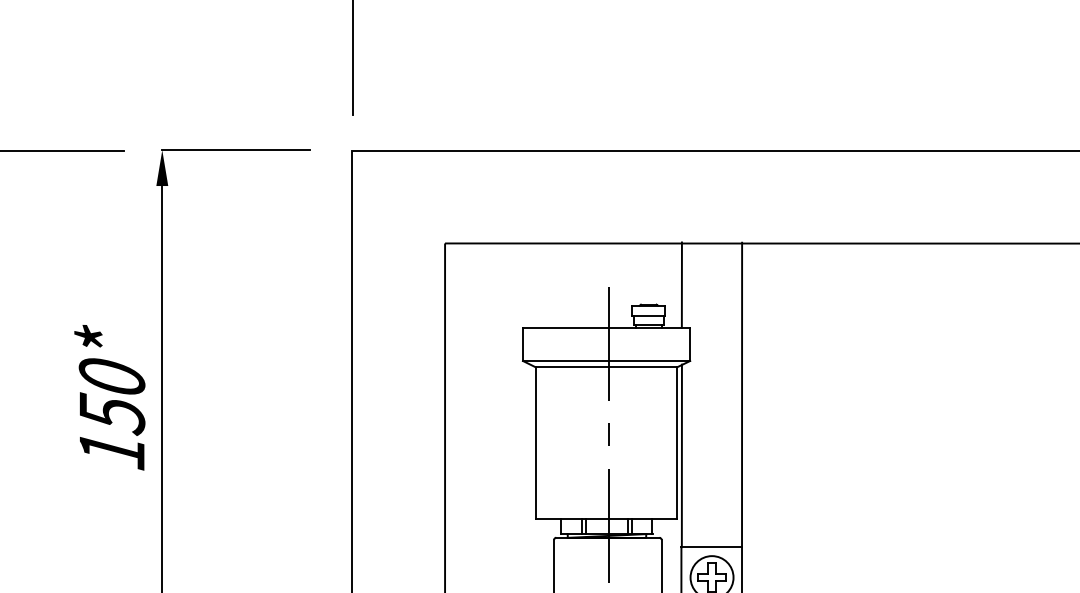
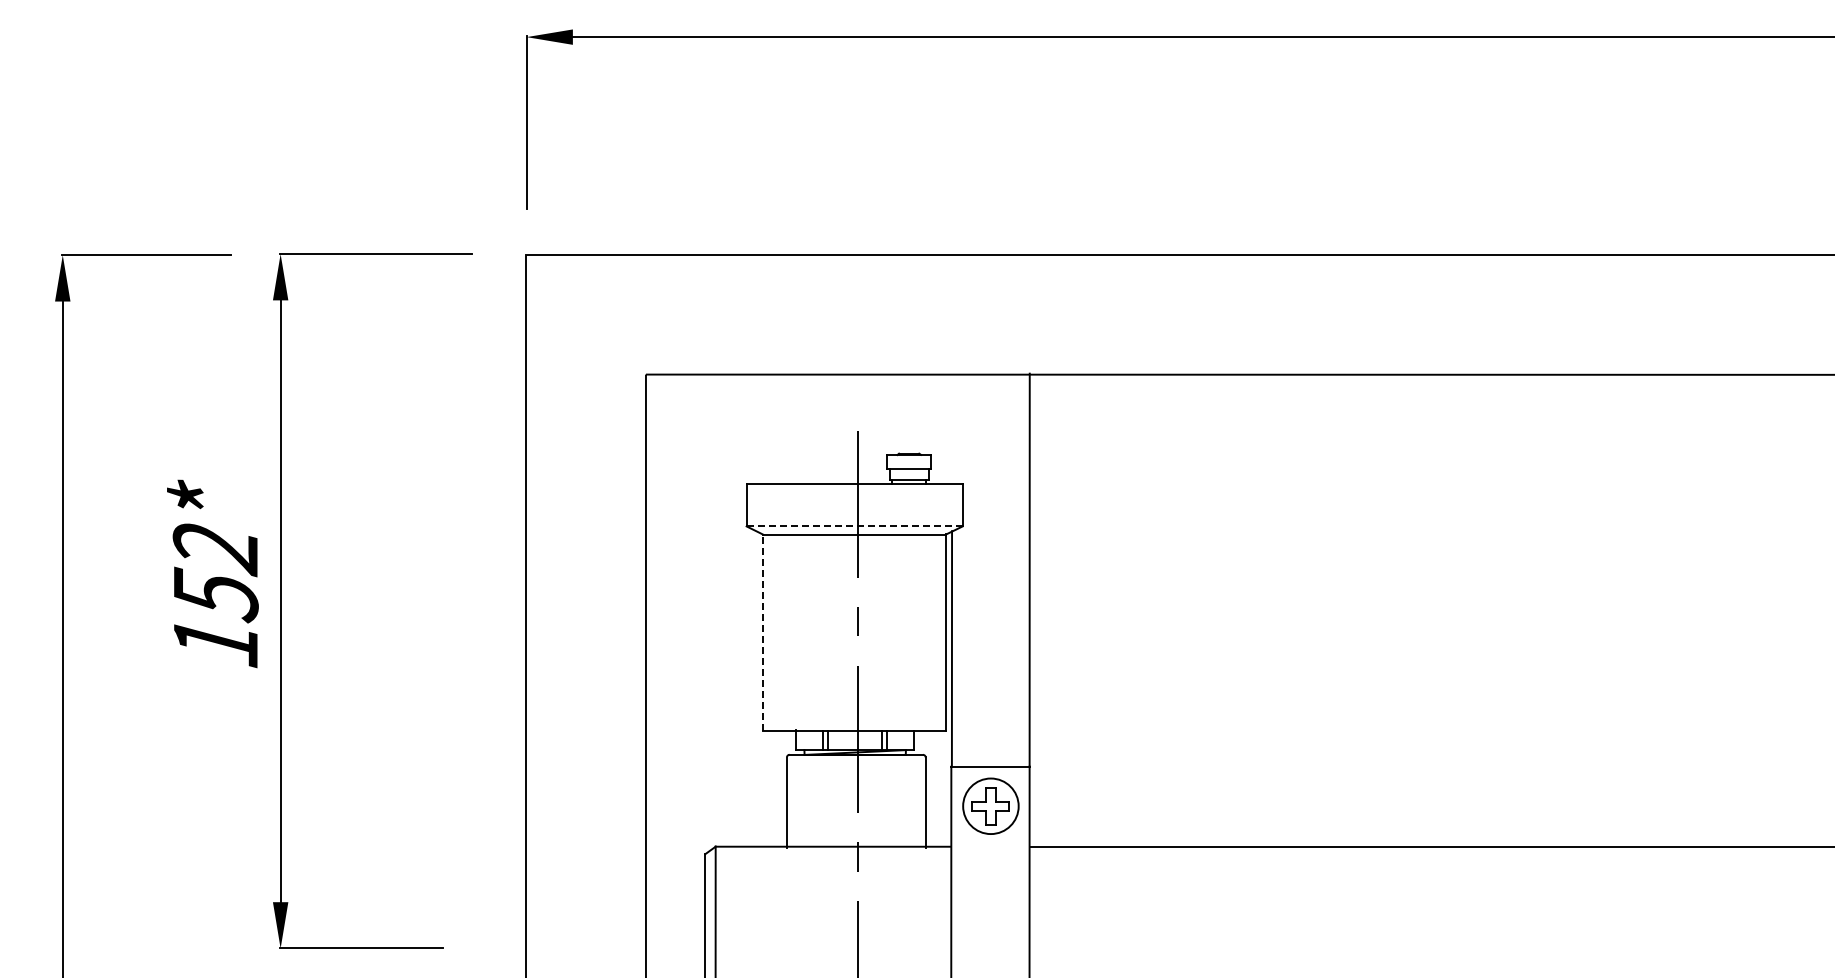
line: (681, 285) -> (951, 428), removed
line: (607, 361) -> (855, 526), solid -> dashed
text: (111, 378) -> (215, 549), 150* -> 152*
line: (536, 443) -> (763, 632), solid -> dashed

